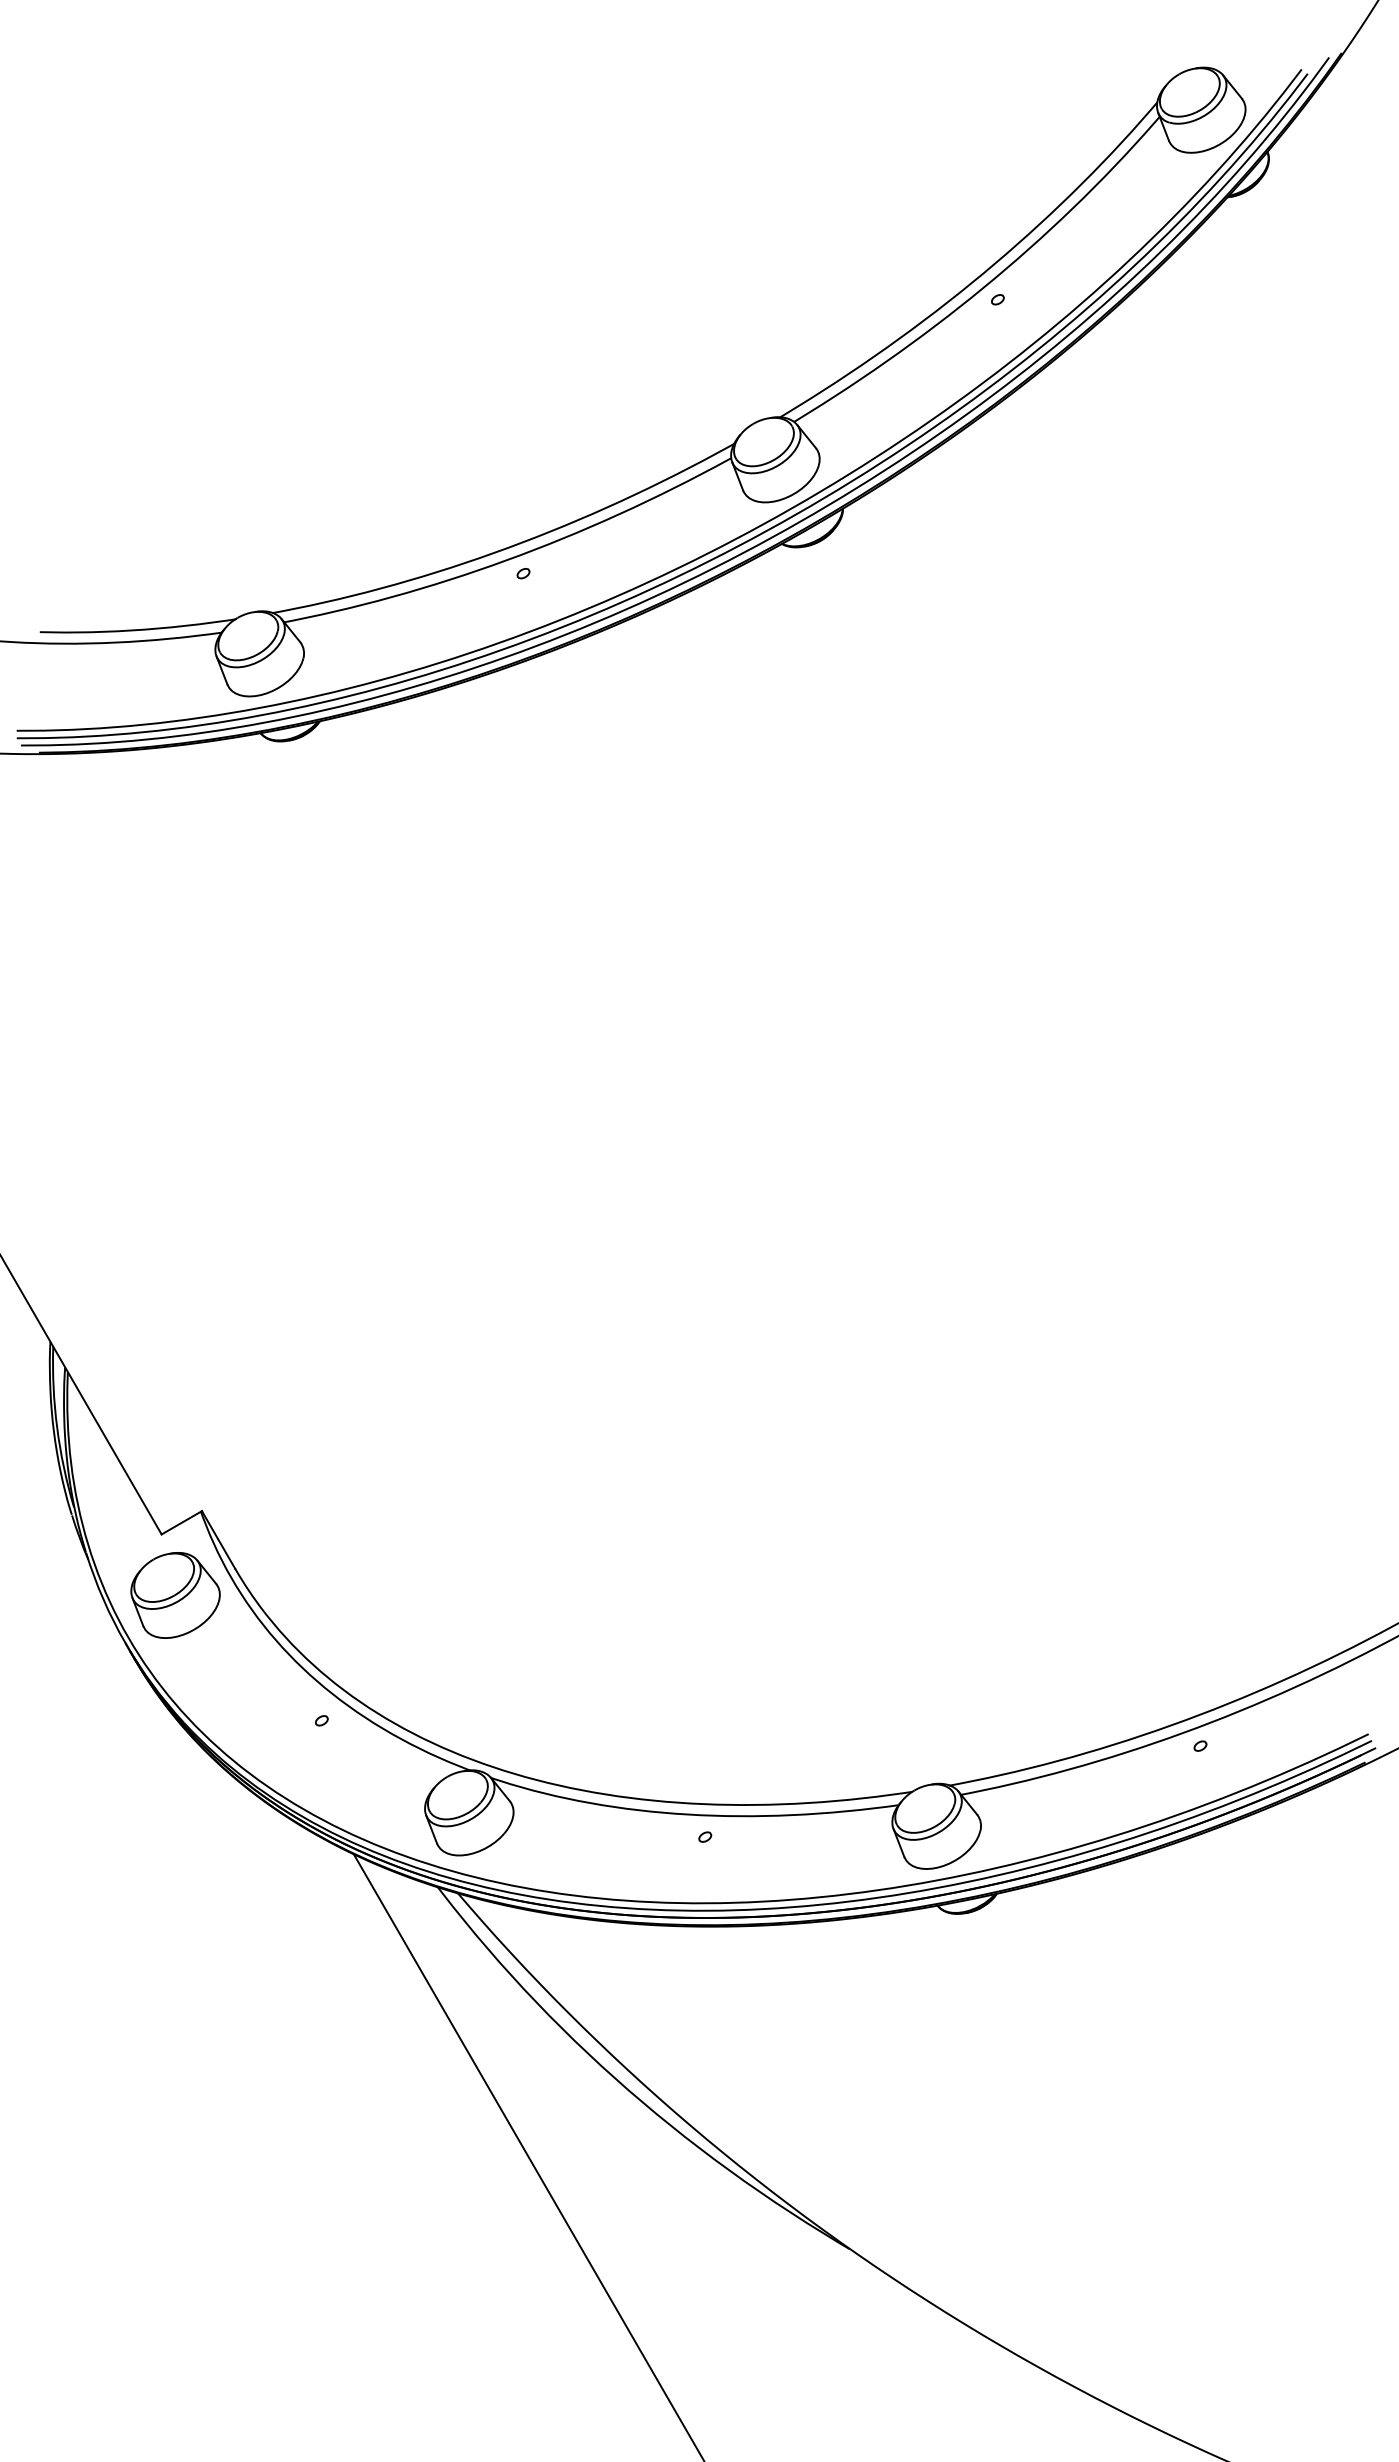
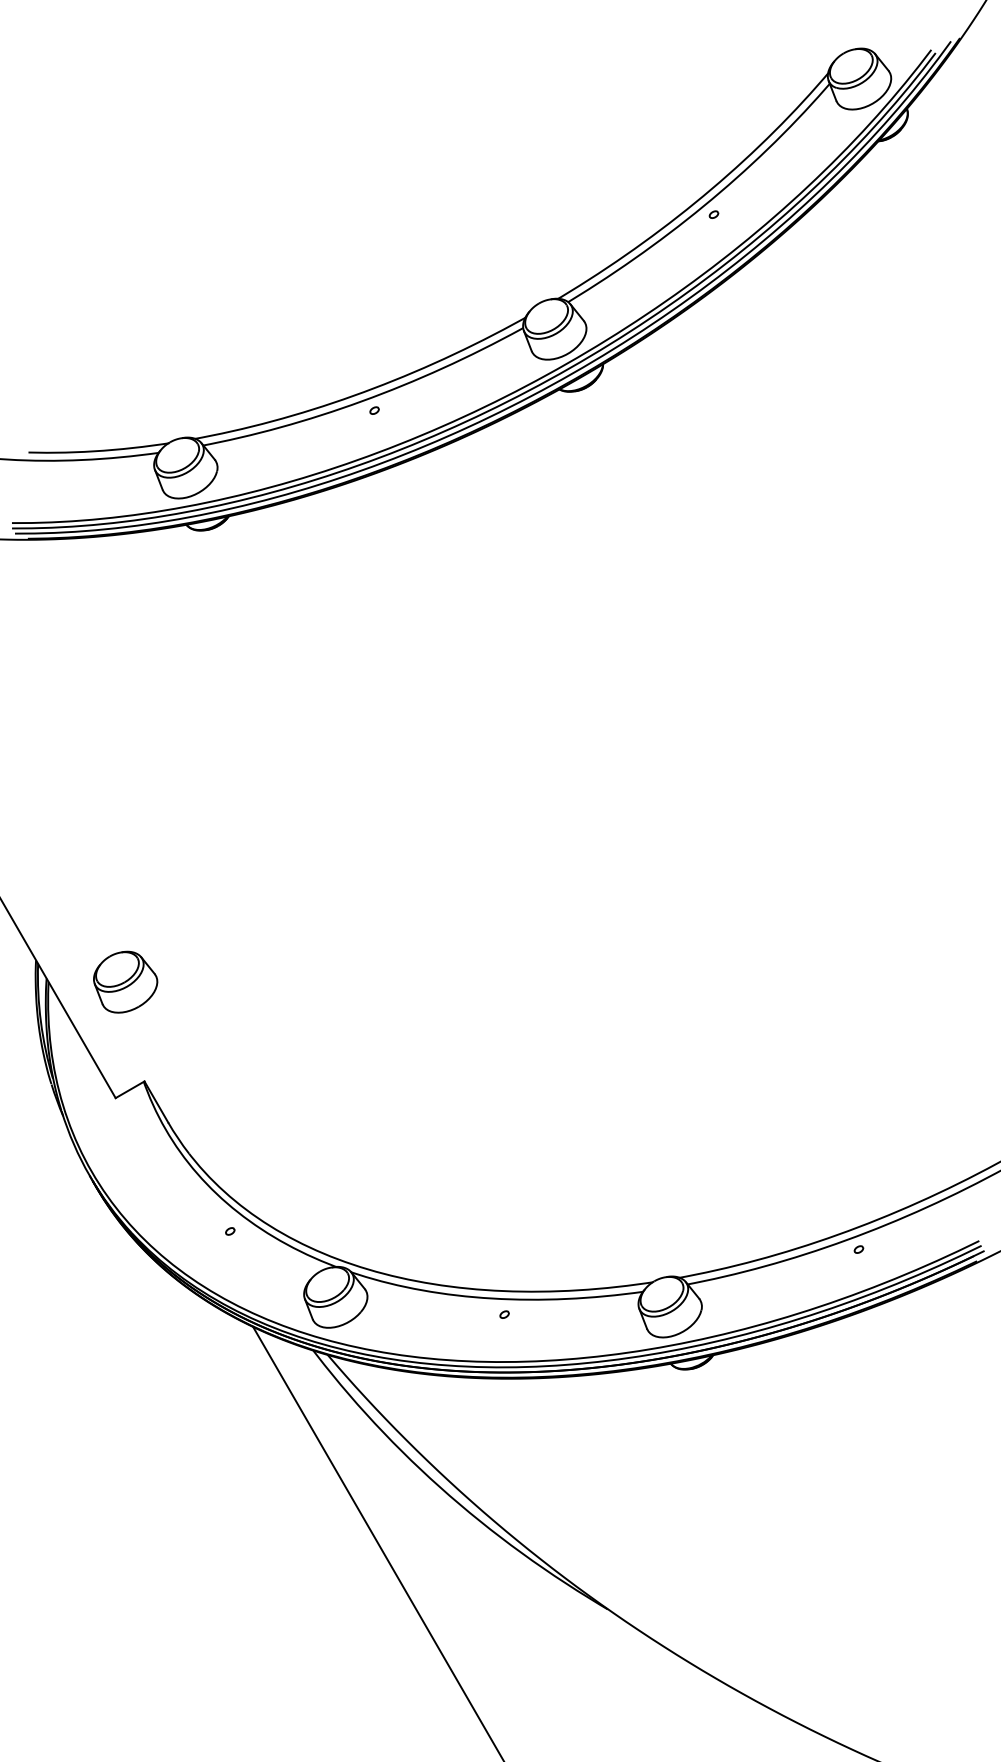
part: (175, 1595) -> (125, 982), moved

